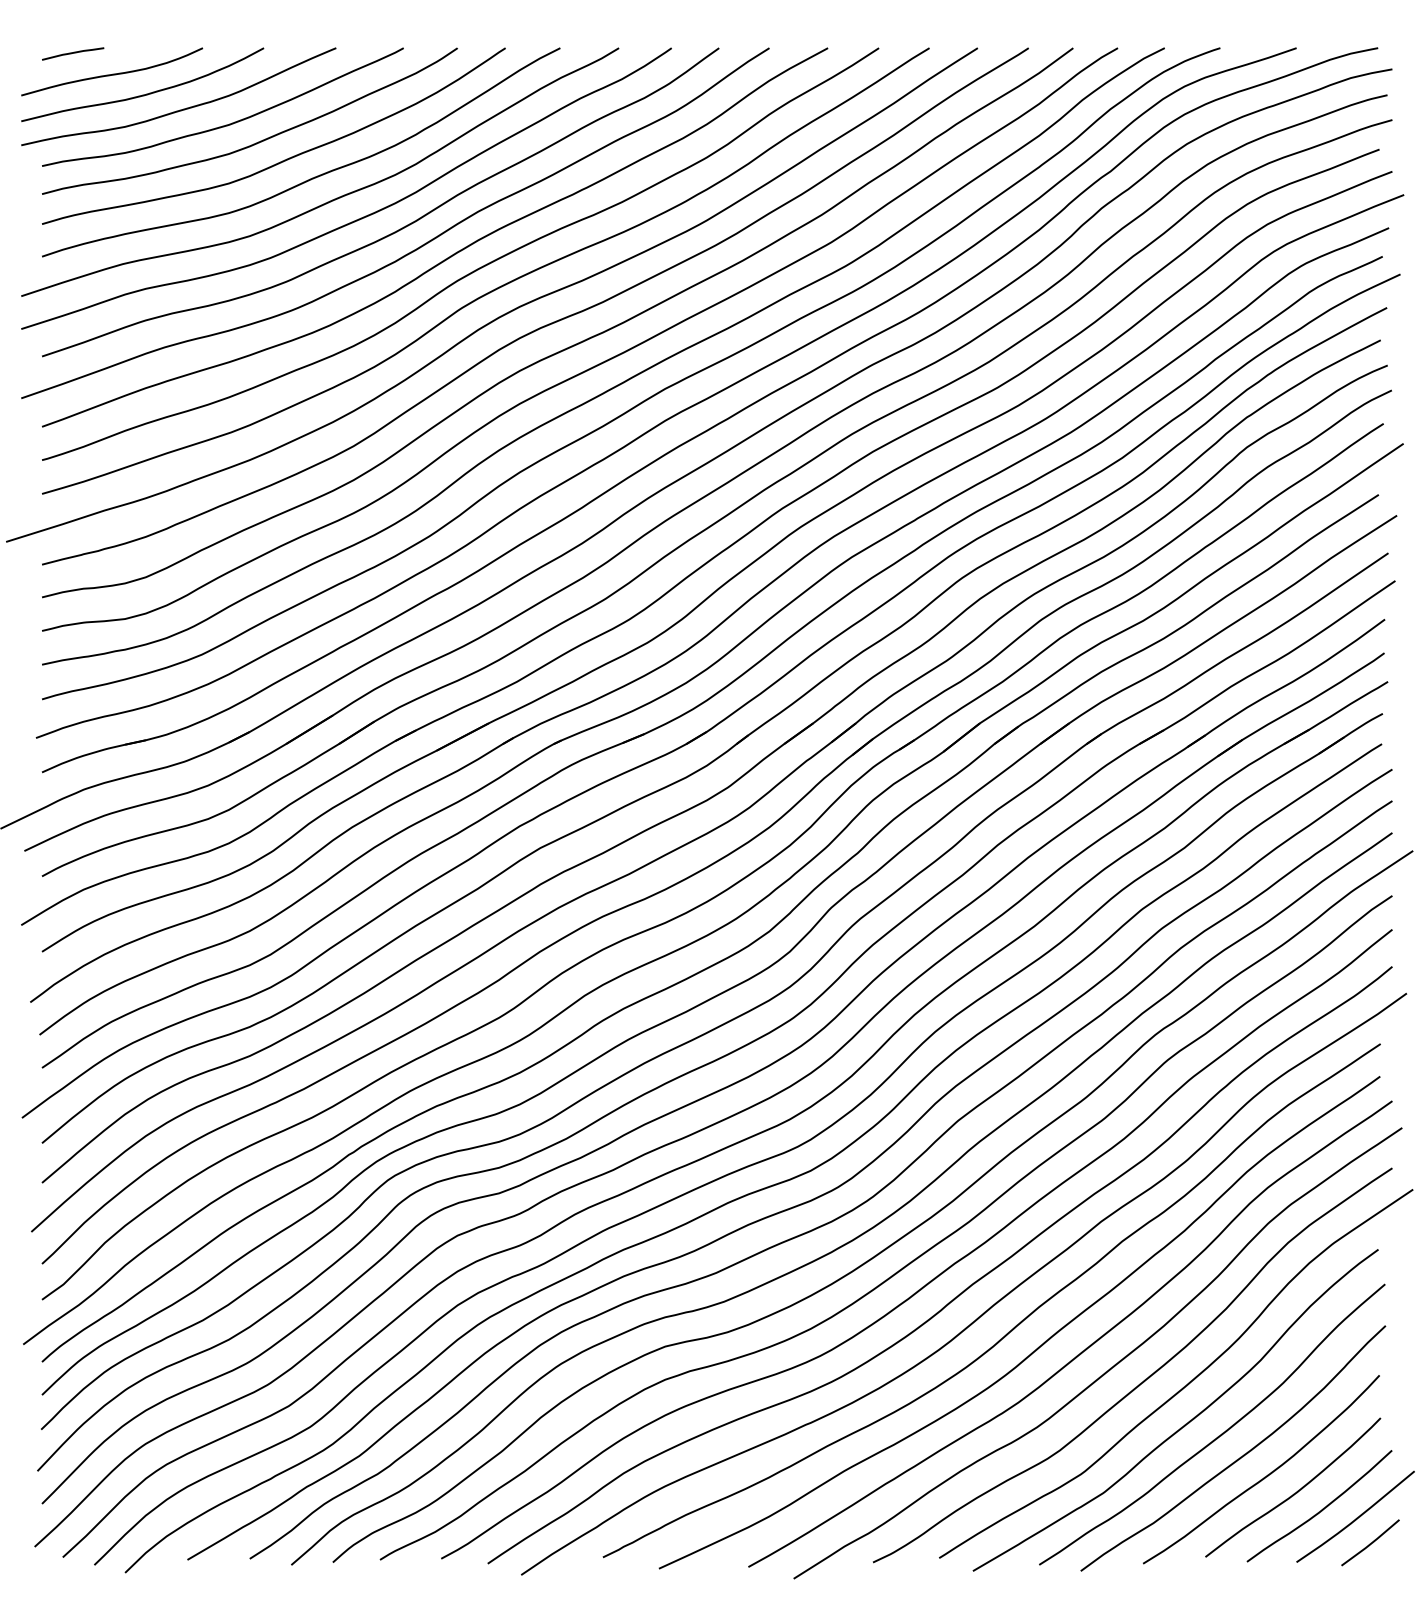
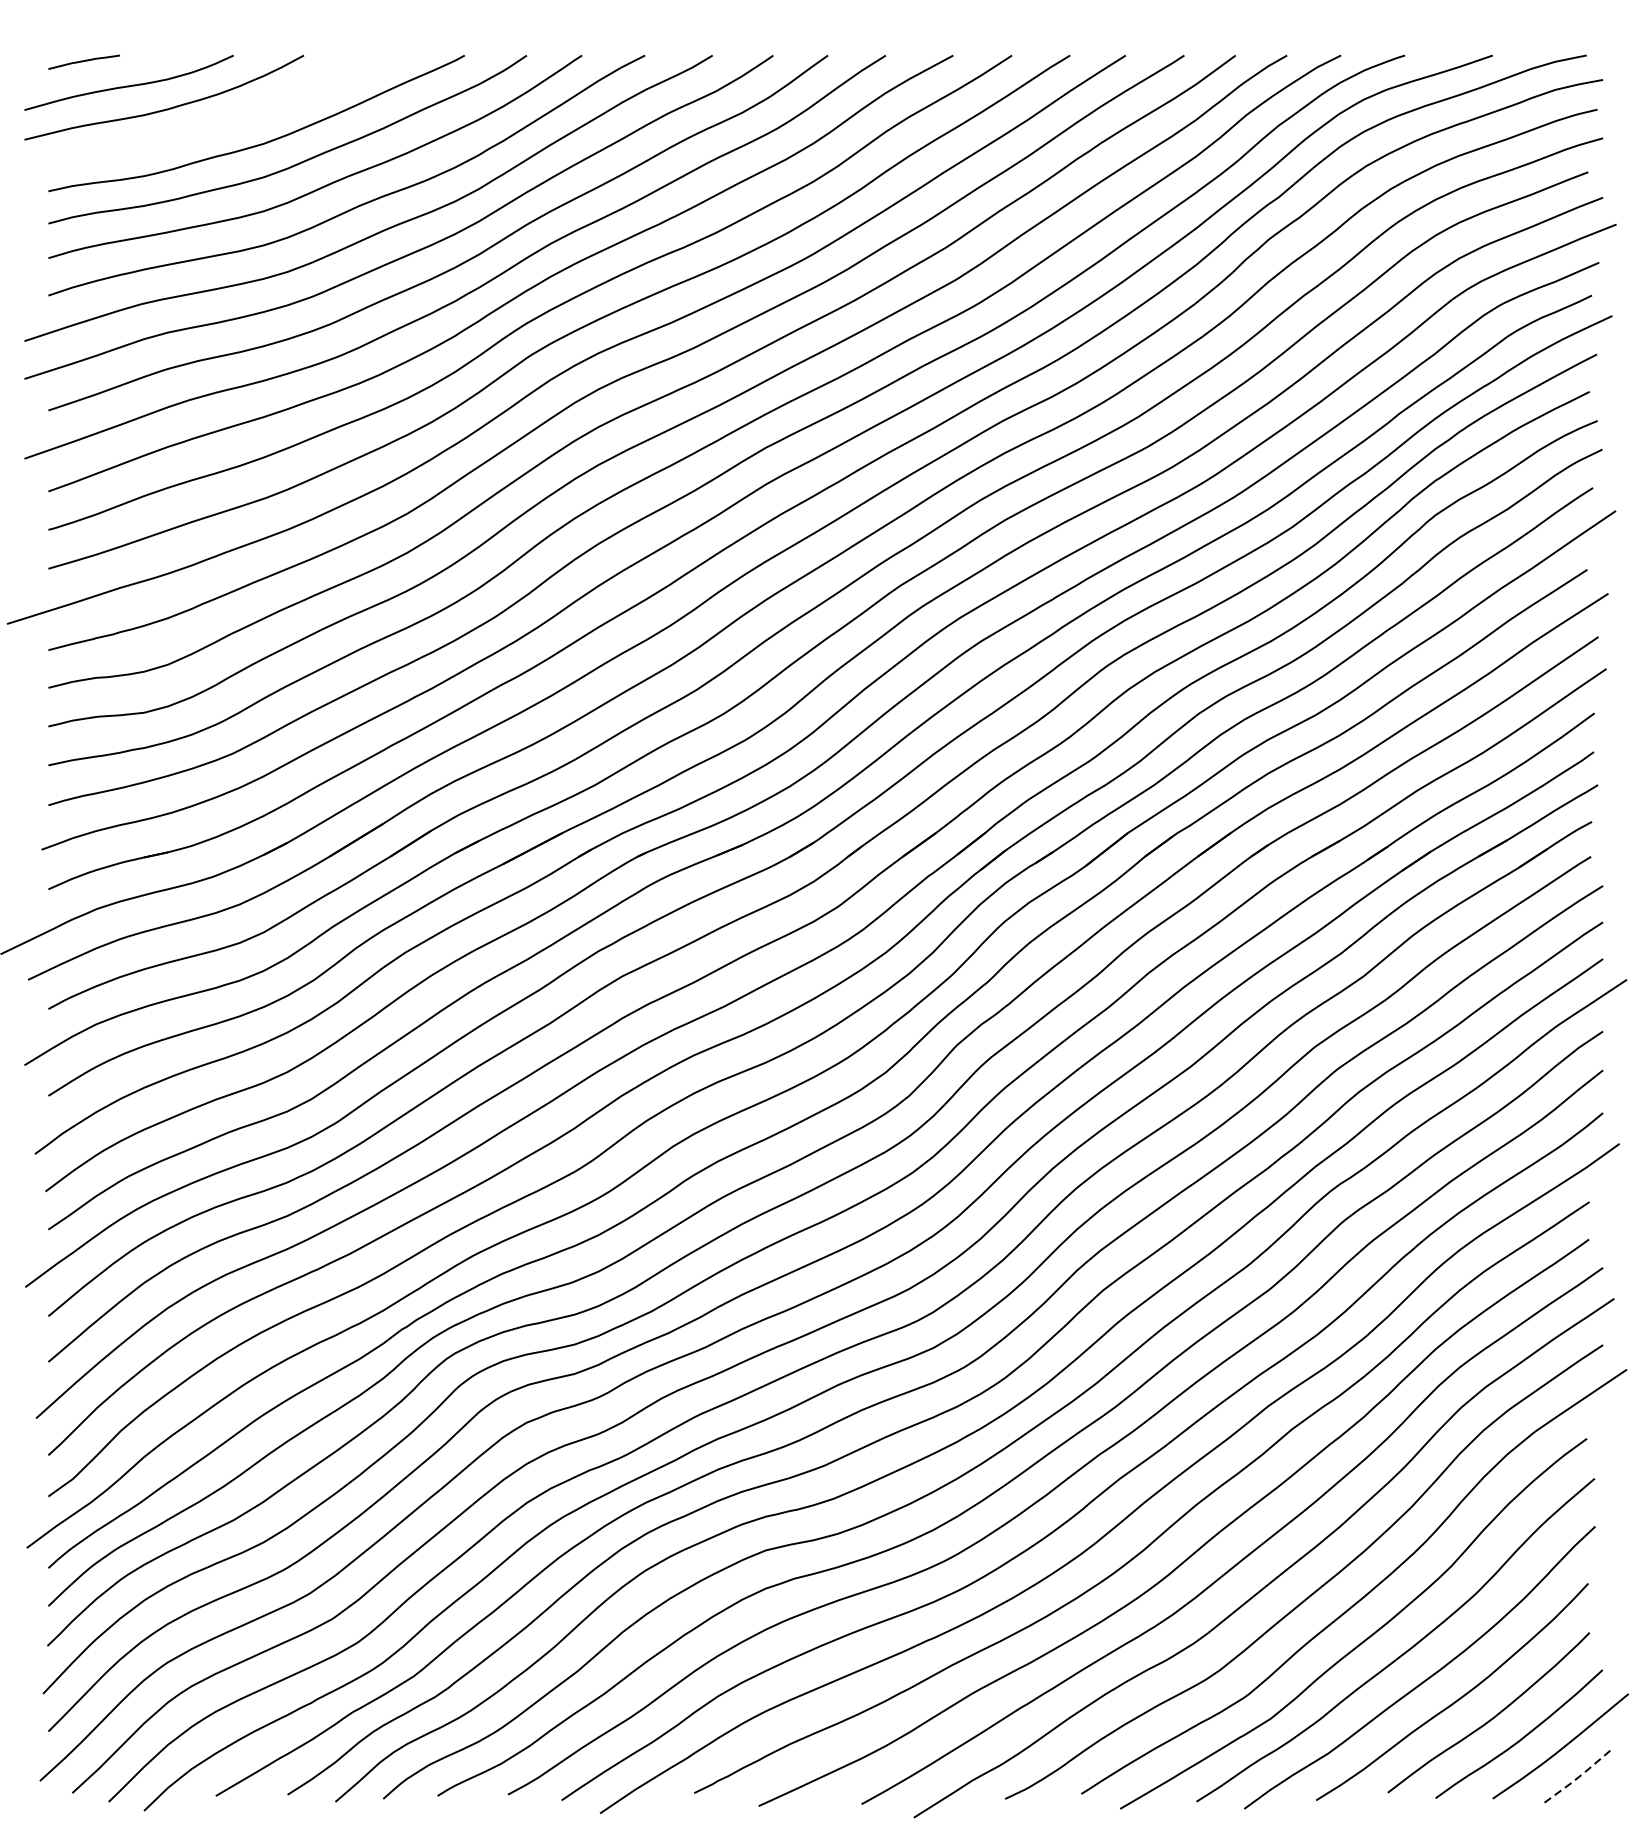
curve: (183, 108) -> (211, 124), removed
line: (1371, 1543) -> (1579, 1777), solid -> dashed

